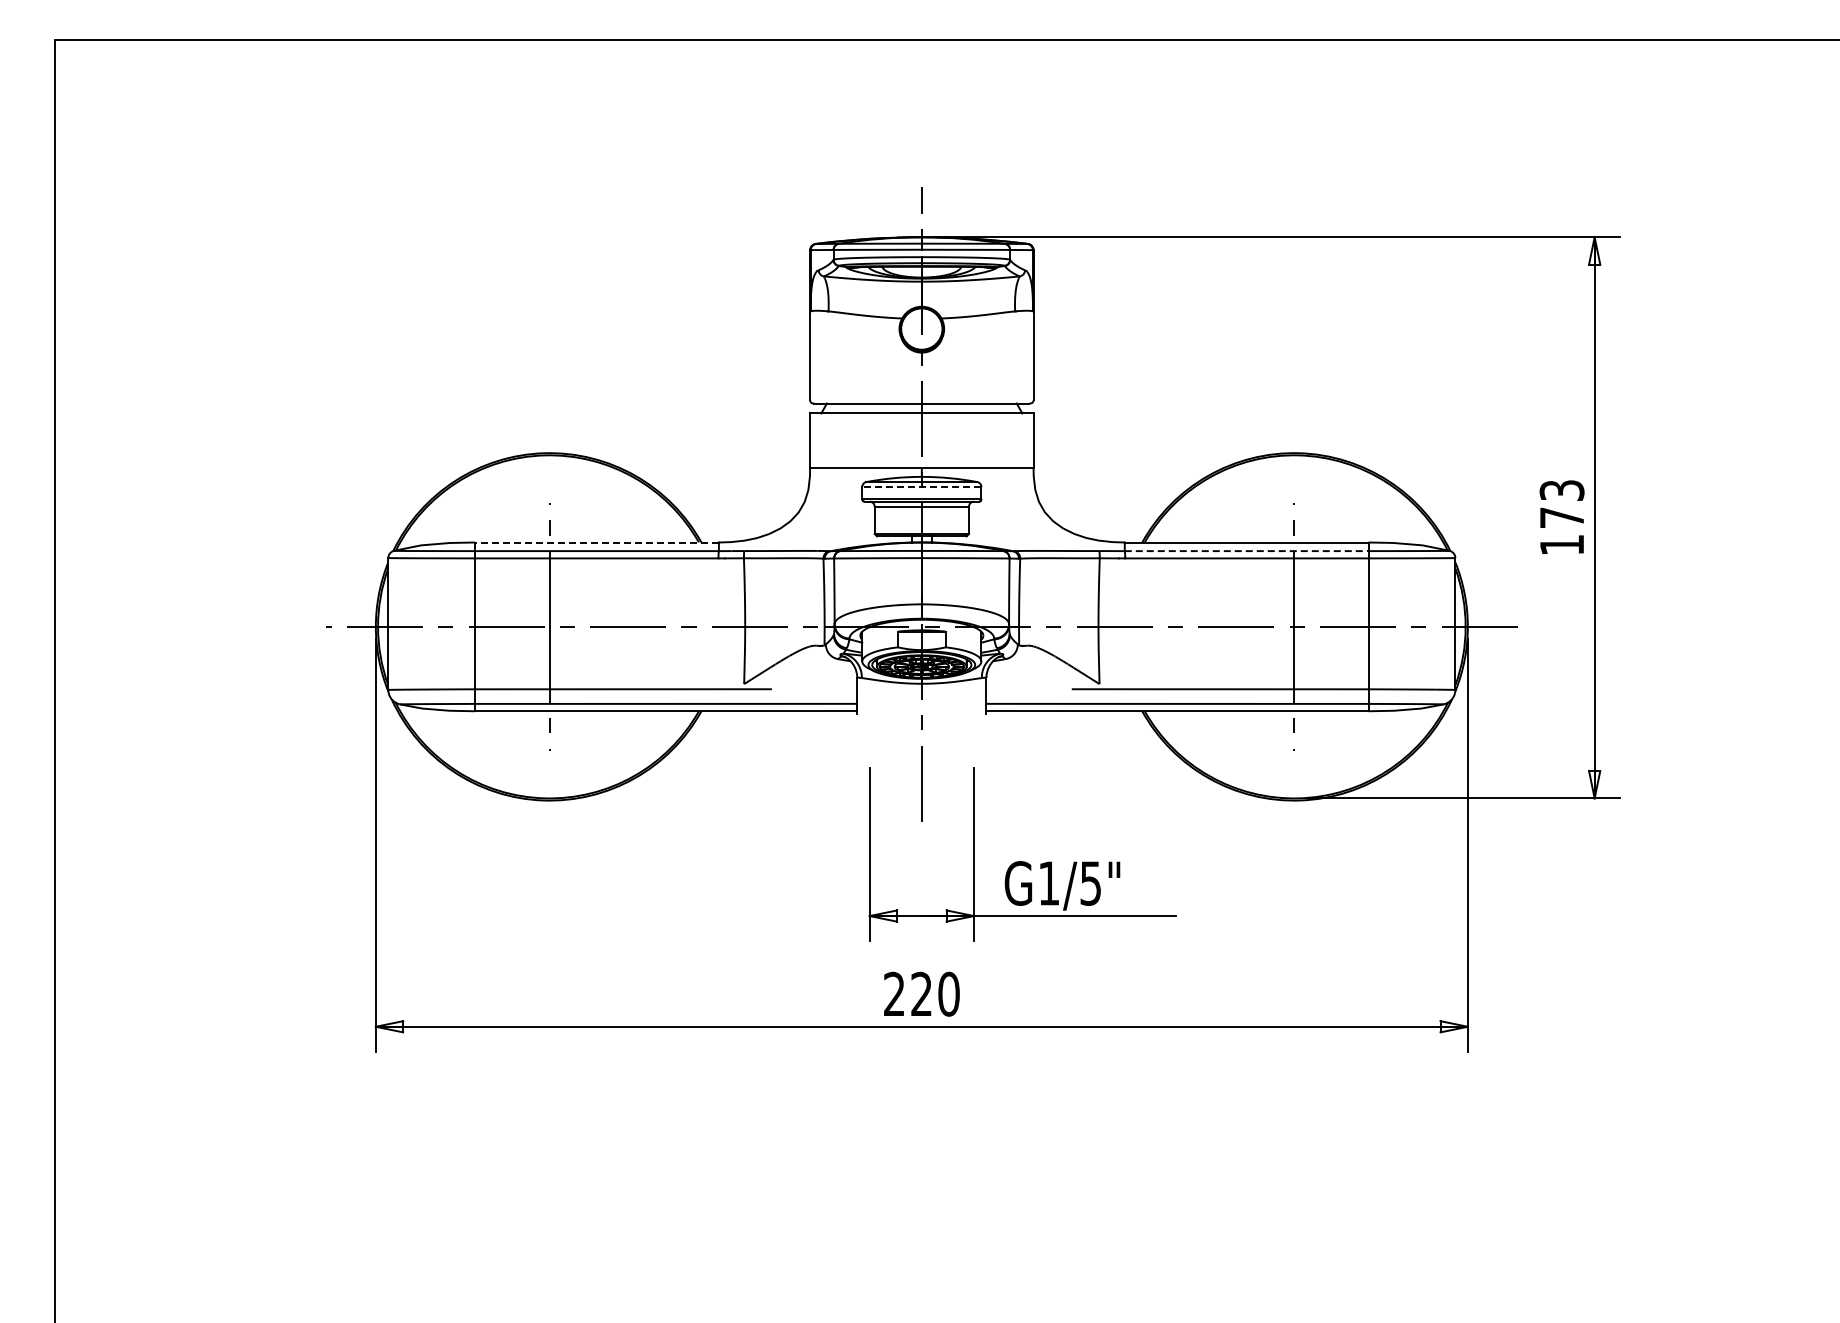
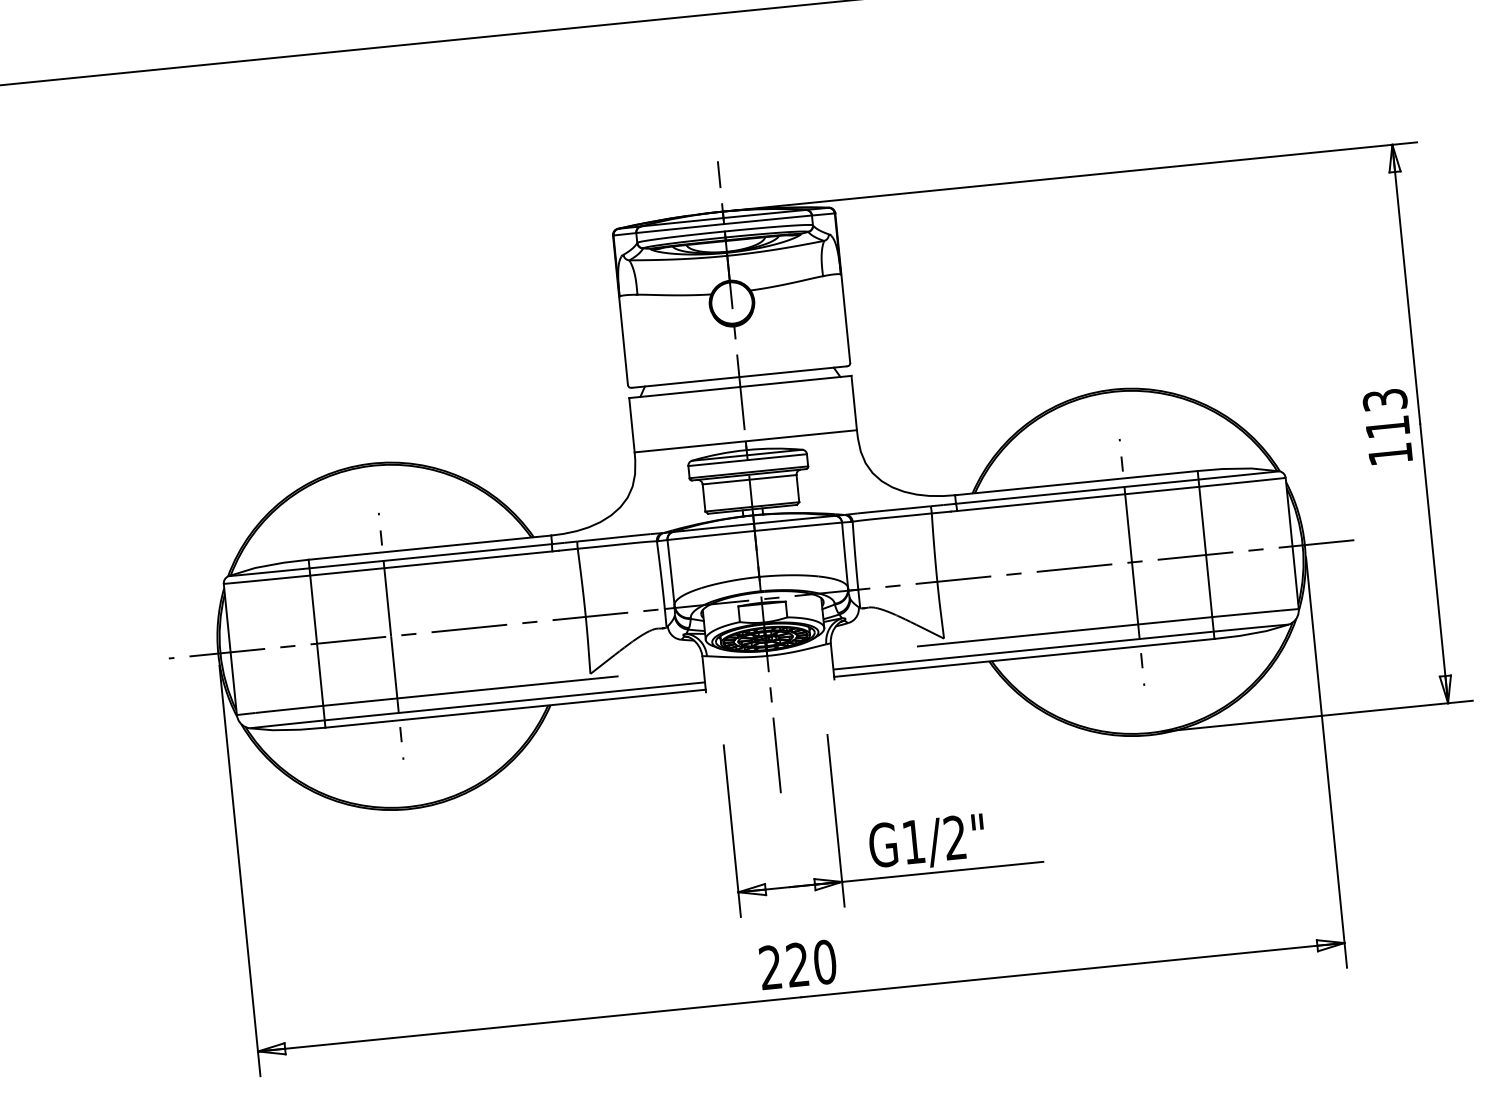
line: (921, 486) -> (747, 459), dashed -> solid
text: (1561, 517) -> (1387, 426), 173 -> 113
line: (597, 542) -> (430, 547), dashed -> solid
line: (1246, 551) -> (1077, 492), dashed -> solid
text: (1090, 883) -> (954, 837), G1/5" -> G1/2"

